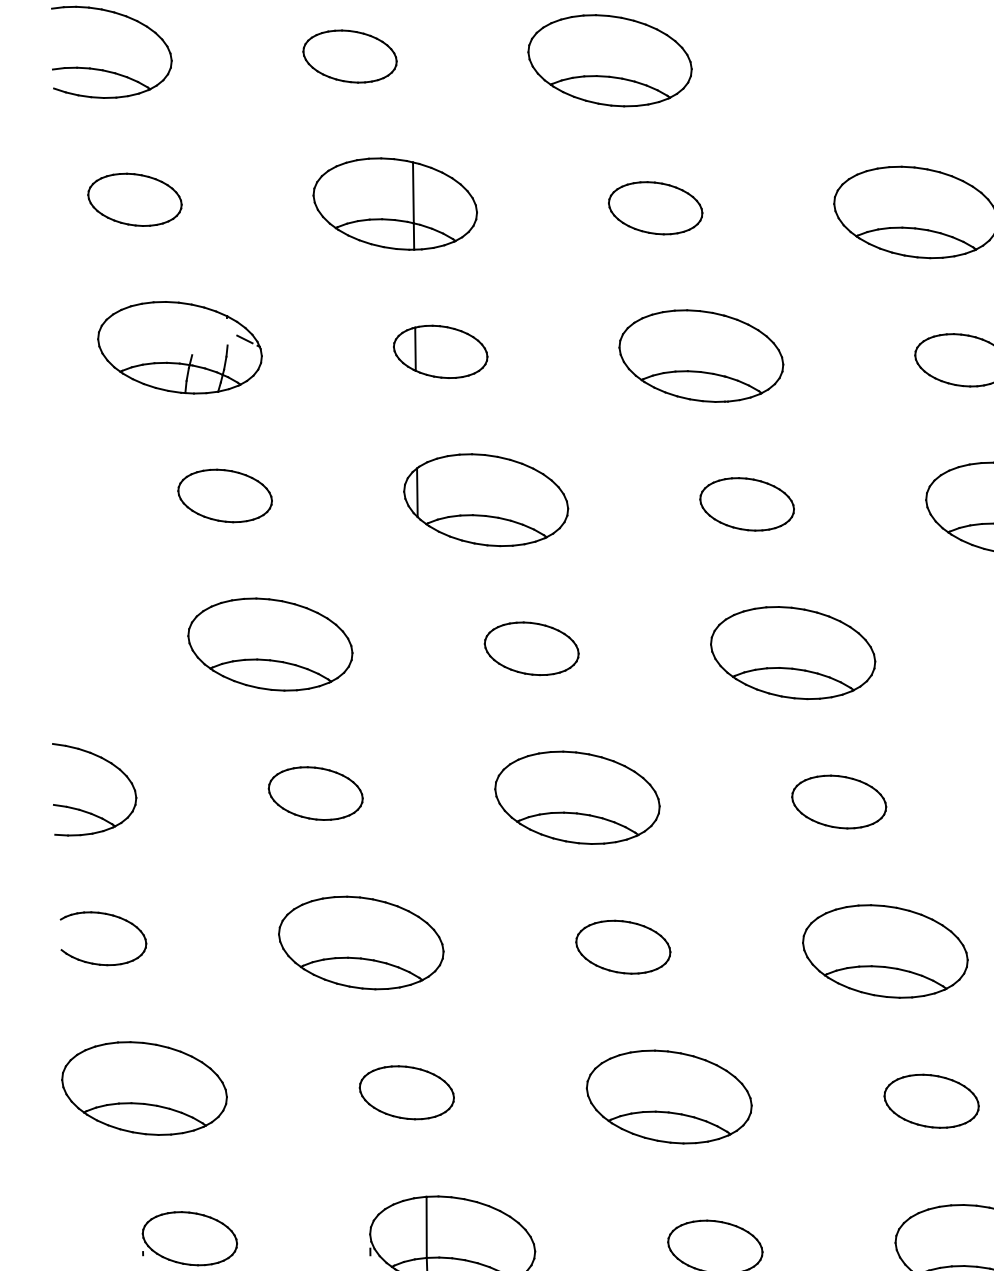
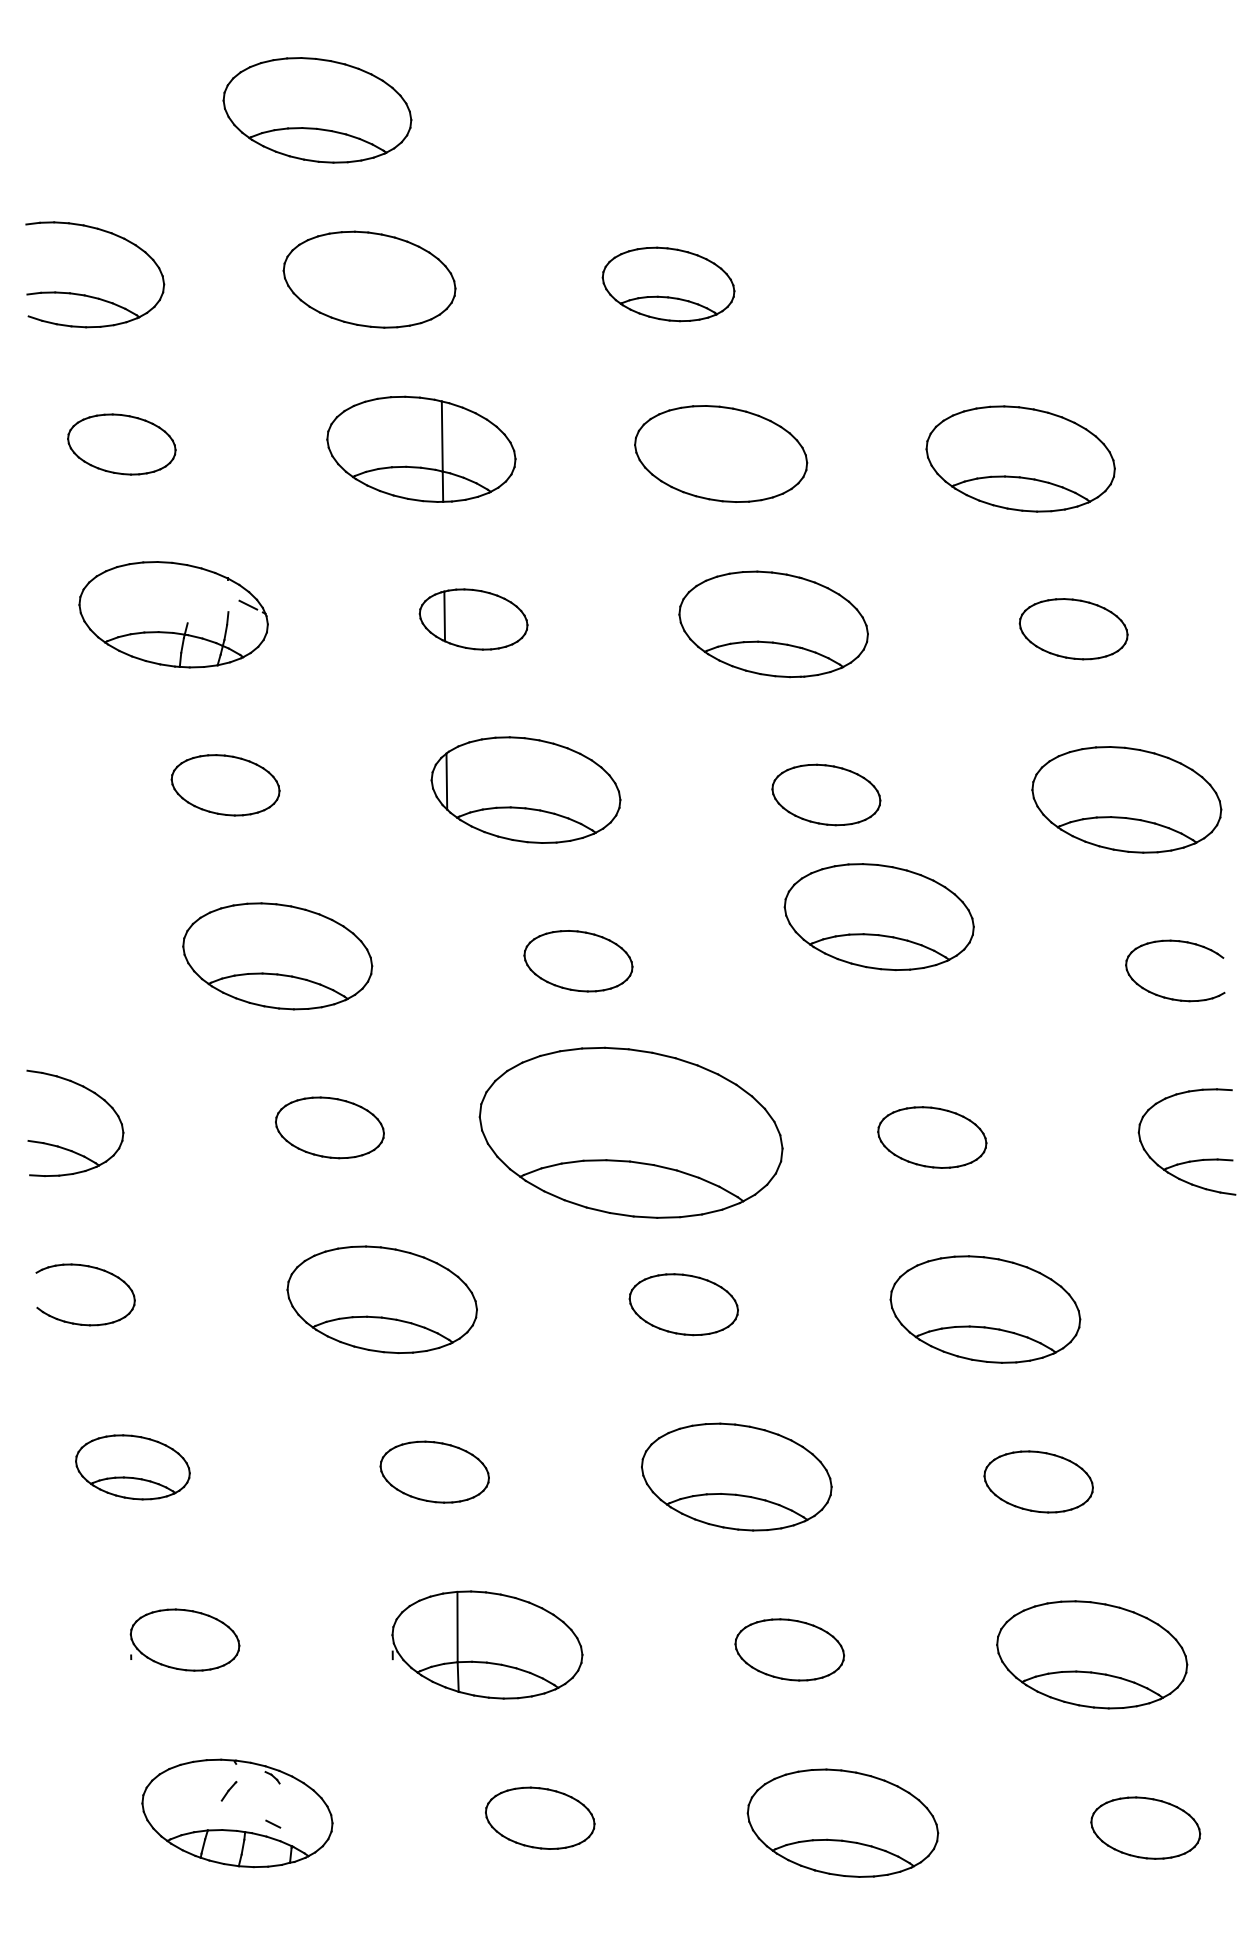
part: (349, 56) -> (368, 279), size x1.6
part: (609, 60) -> (668, 284), size x0.7
part: (655, 208) -> (720, 454), size x1.6
part: (792, 652) -> (878, 916), moved
part: (576, 797) -> (630, 1132), size x1.6
part: (144, 1088) -> (132, 1467), size x0.6

